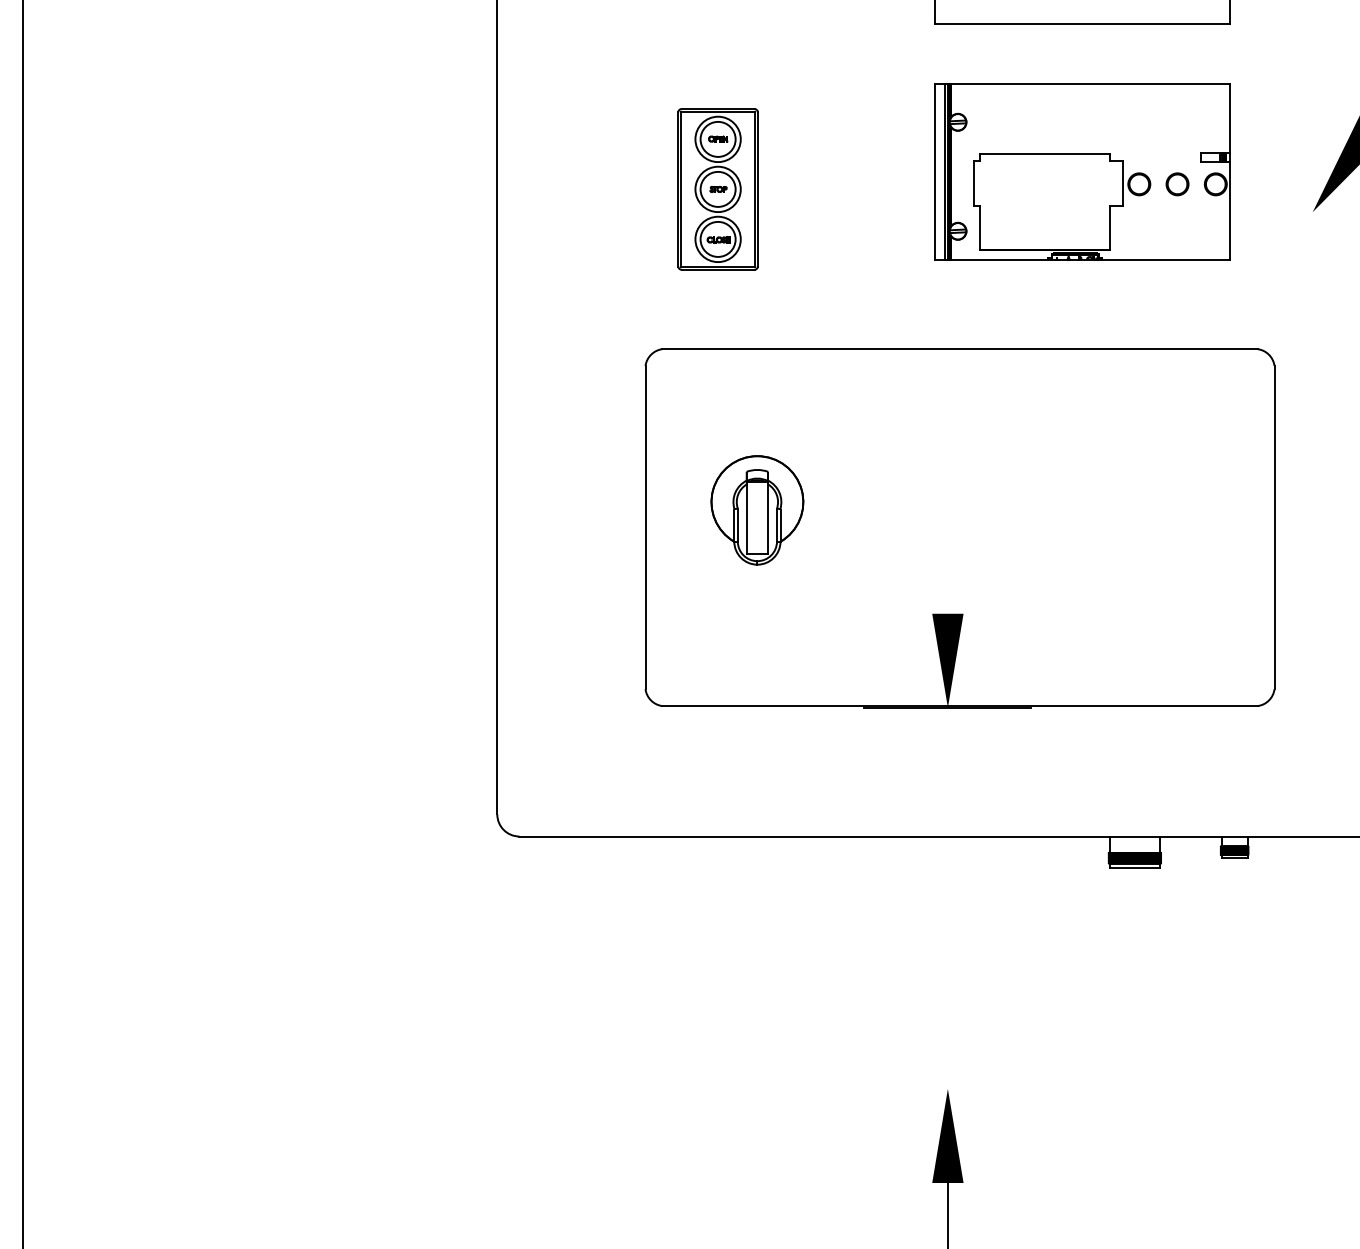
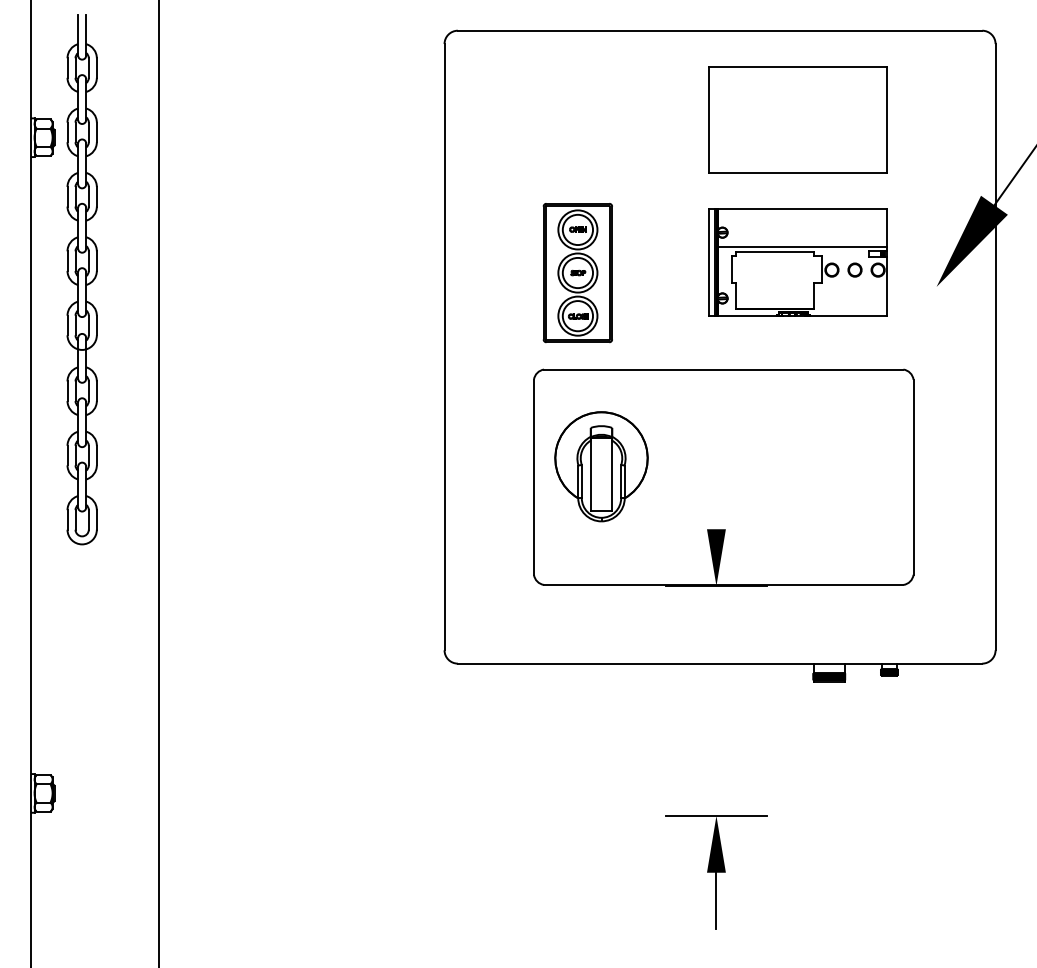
line: (1090, 145) -> (802, 246), added
part: (717, 189) -> (577, 273), size x1.43
part: (757, 509) -> (601, 466), size x1.67
line: (947, 1088) -> (716, 815), added

